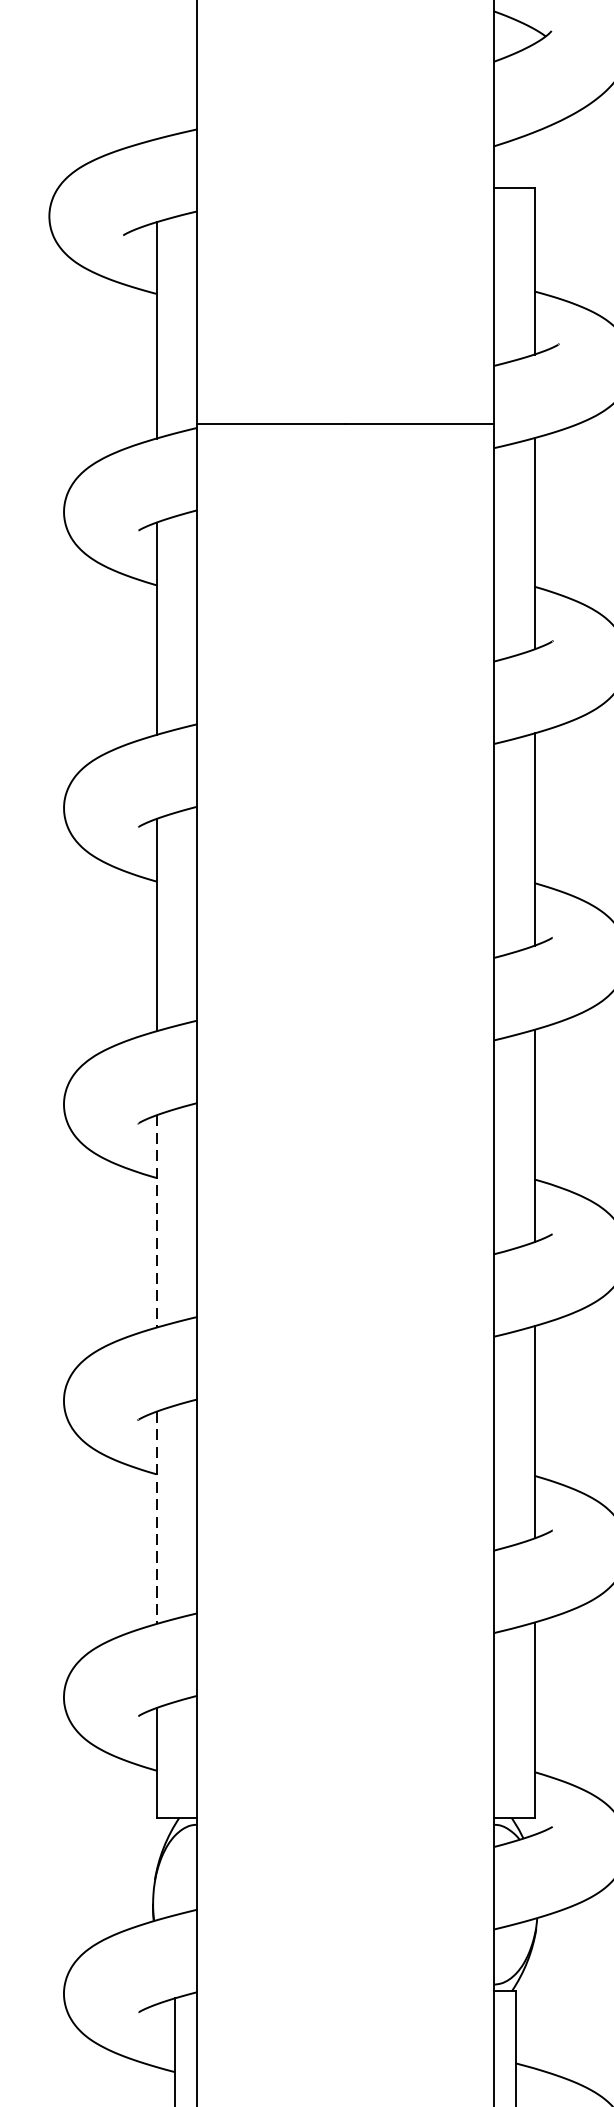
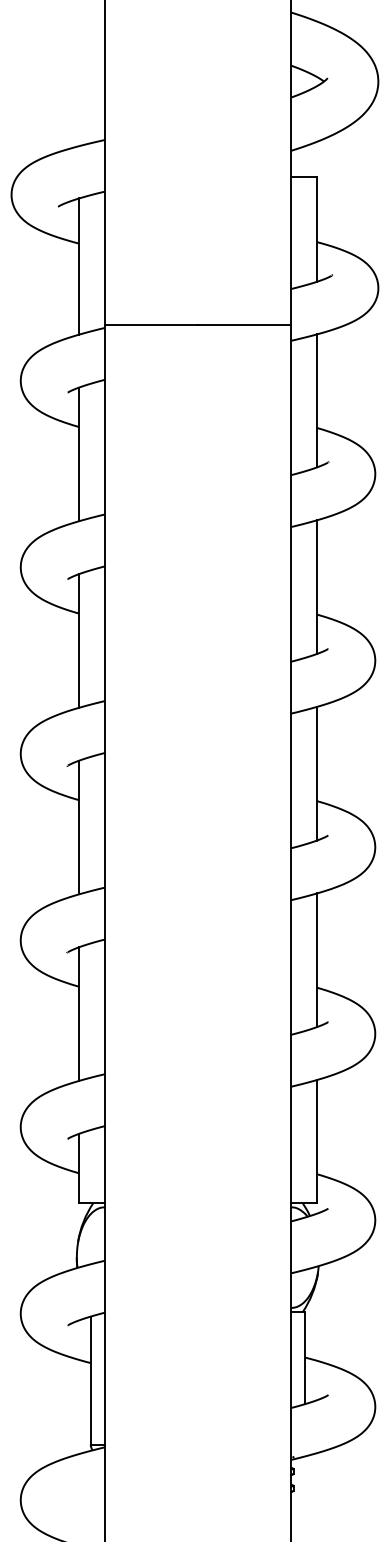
line: (157, 1221) -> (79, 827), dashed -> solid
line: (157, 1518) -> (79, 1014), dashed -> solid

